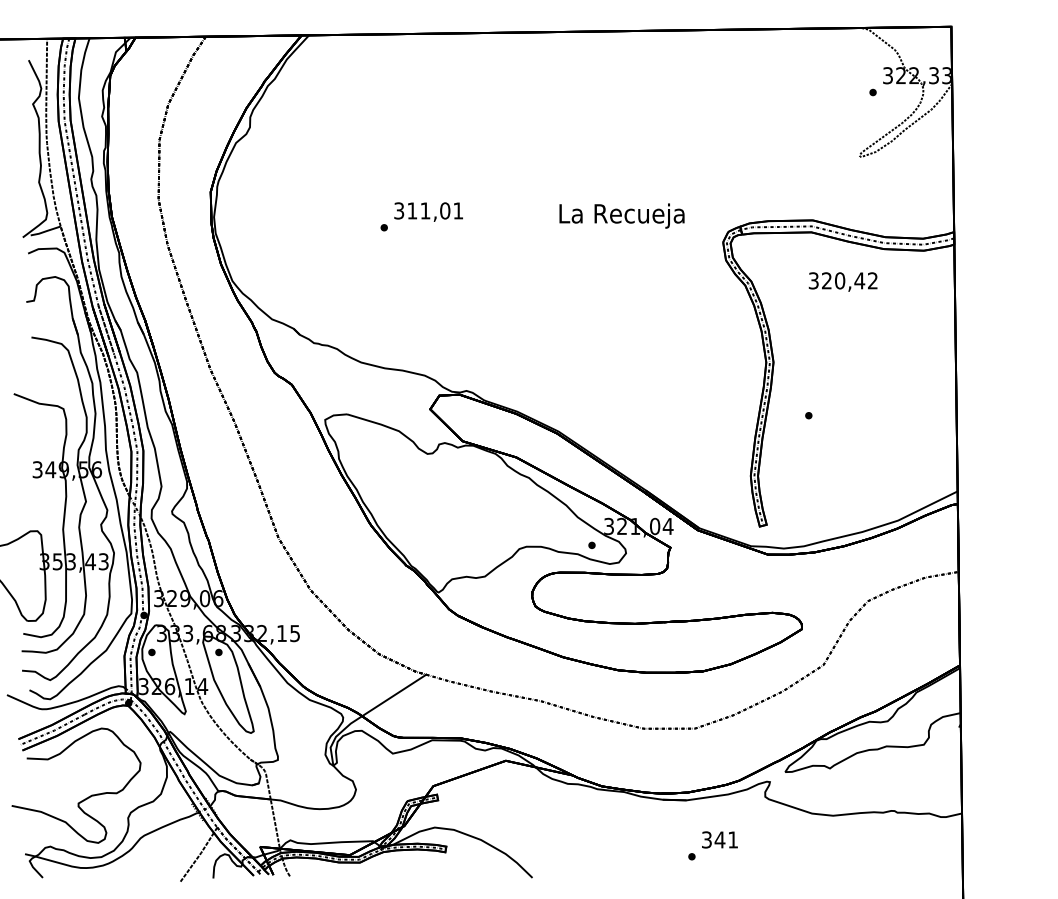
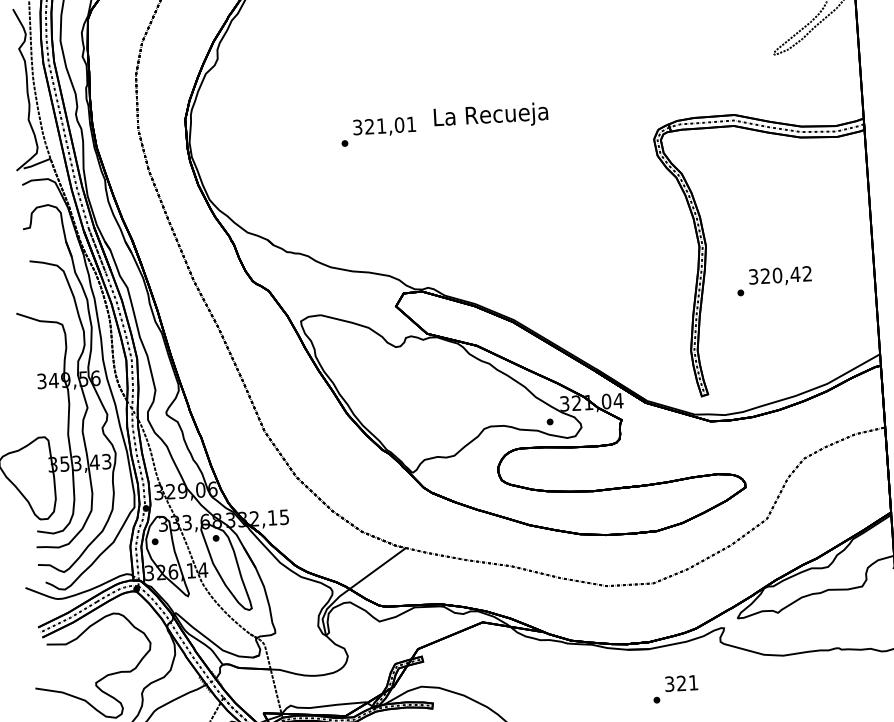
text: (412, 210) -> (369, 126), 311,01 -> 321,01
text: (621, 215) -> (490, 115), moved
text: (842, 281) -> (779, 275), moved
text: (719, 839) -> (681, 683), 341 -> 321

